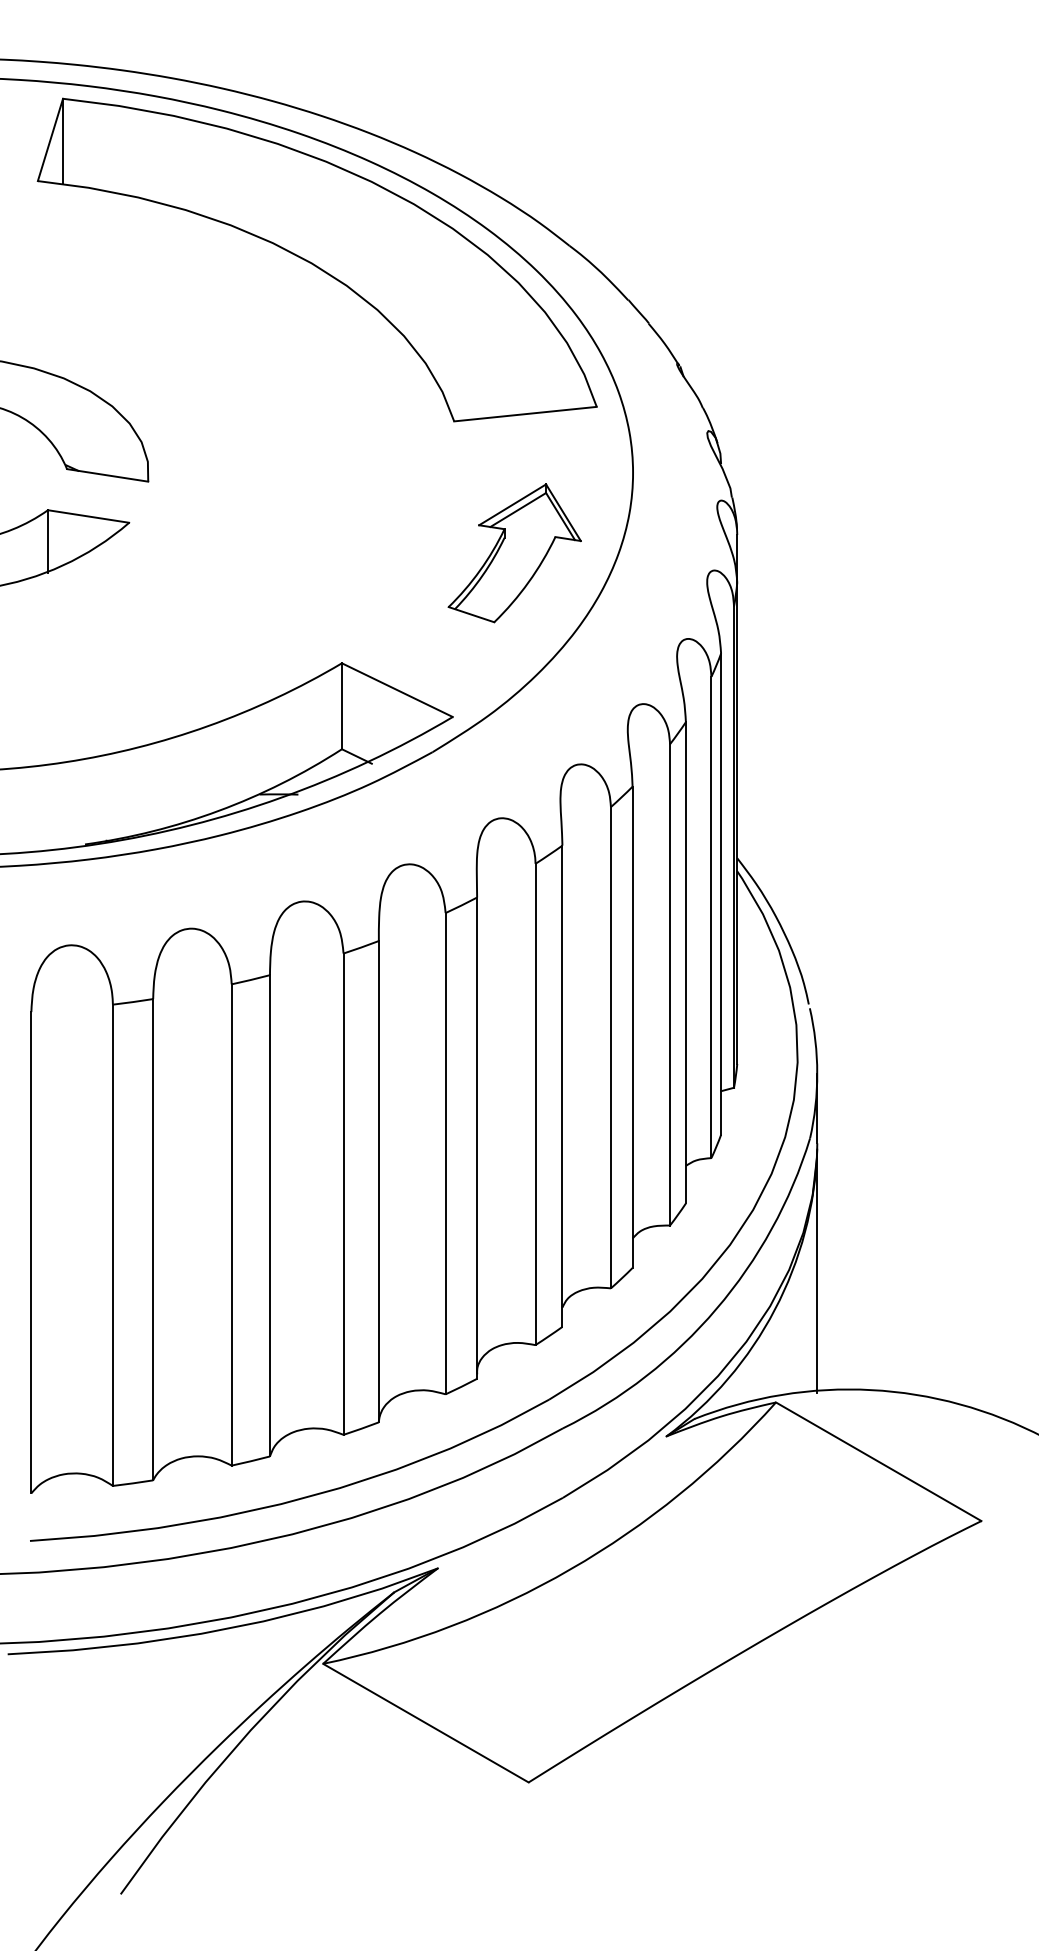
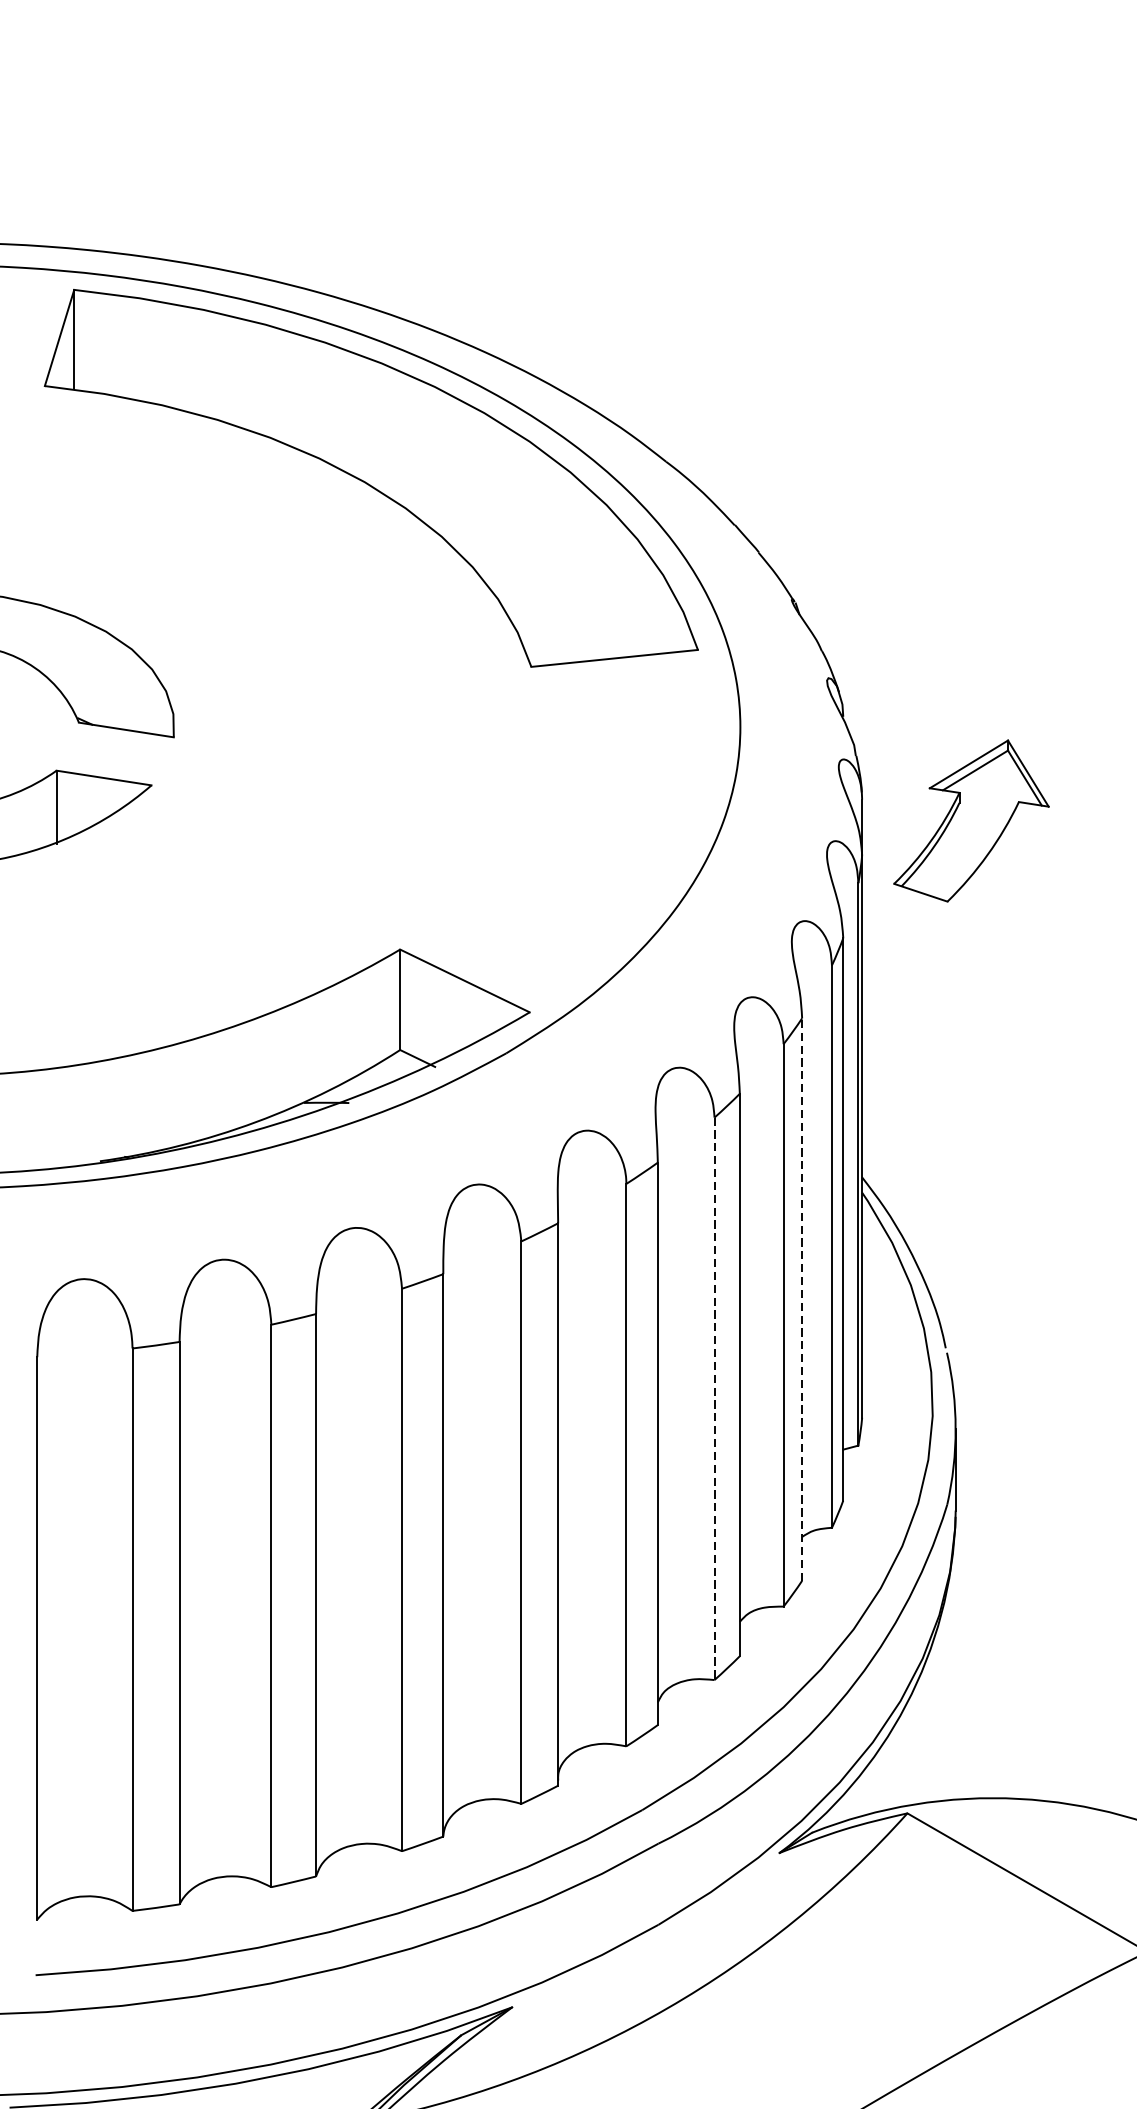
part: (514, 553) -> (971, 821), moved
line: (685, 962) -> (801, 1299), solid -> dashed
line: (610, 1047) -> (714, 1398), solid -> dashed
line: (817, 1273) -> (955, 1662), removed

